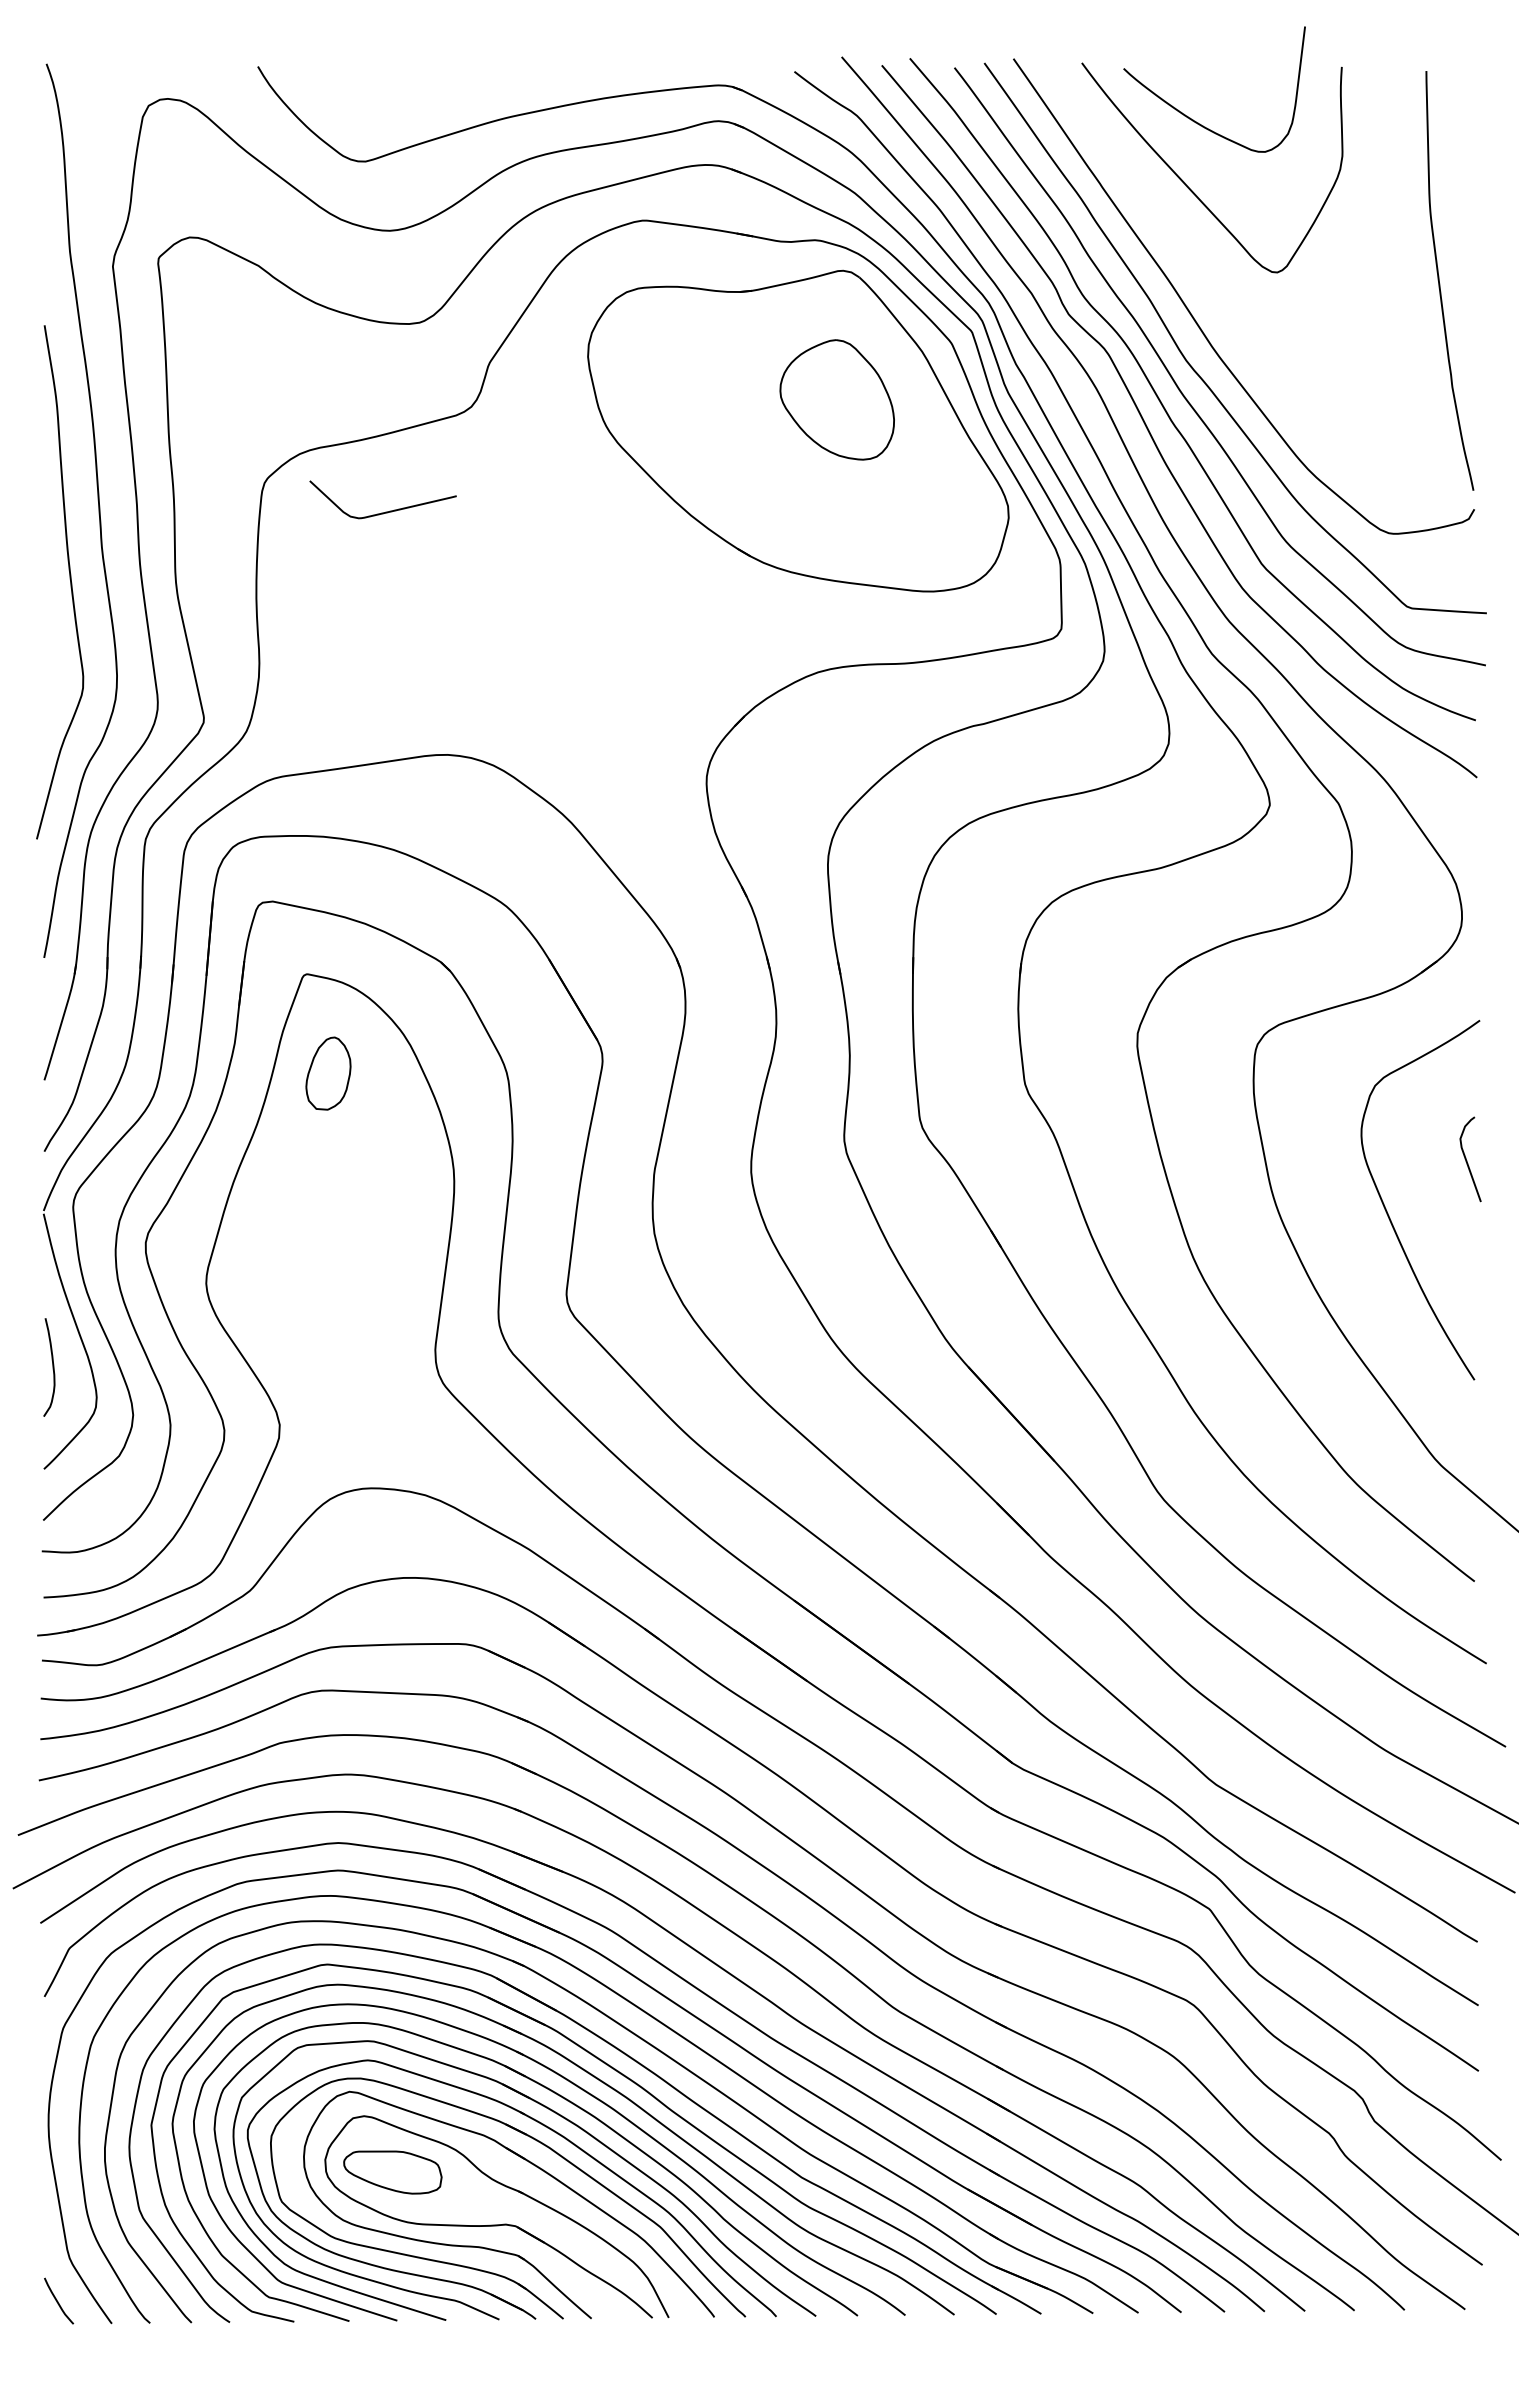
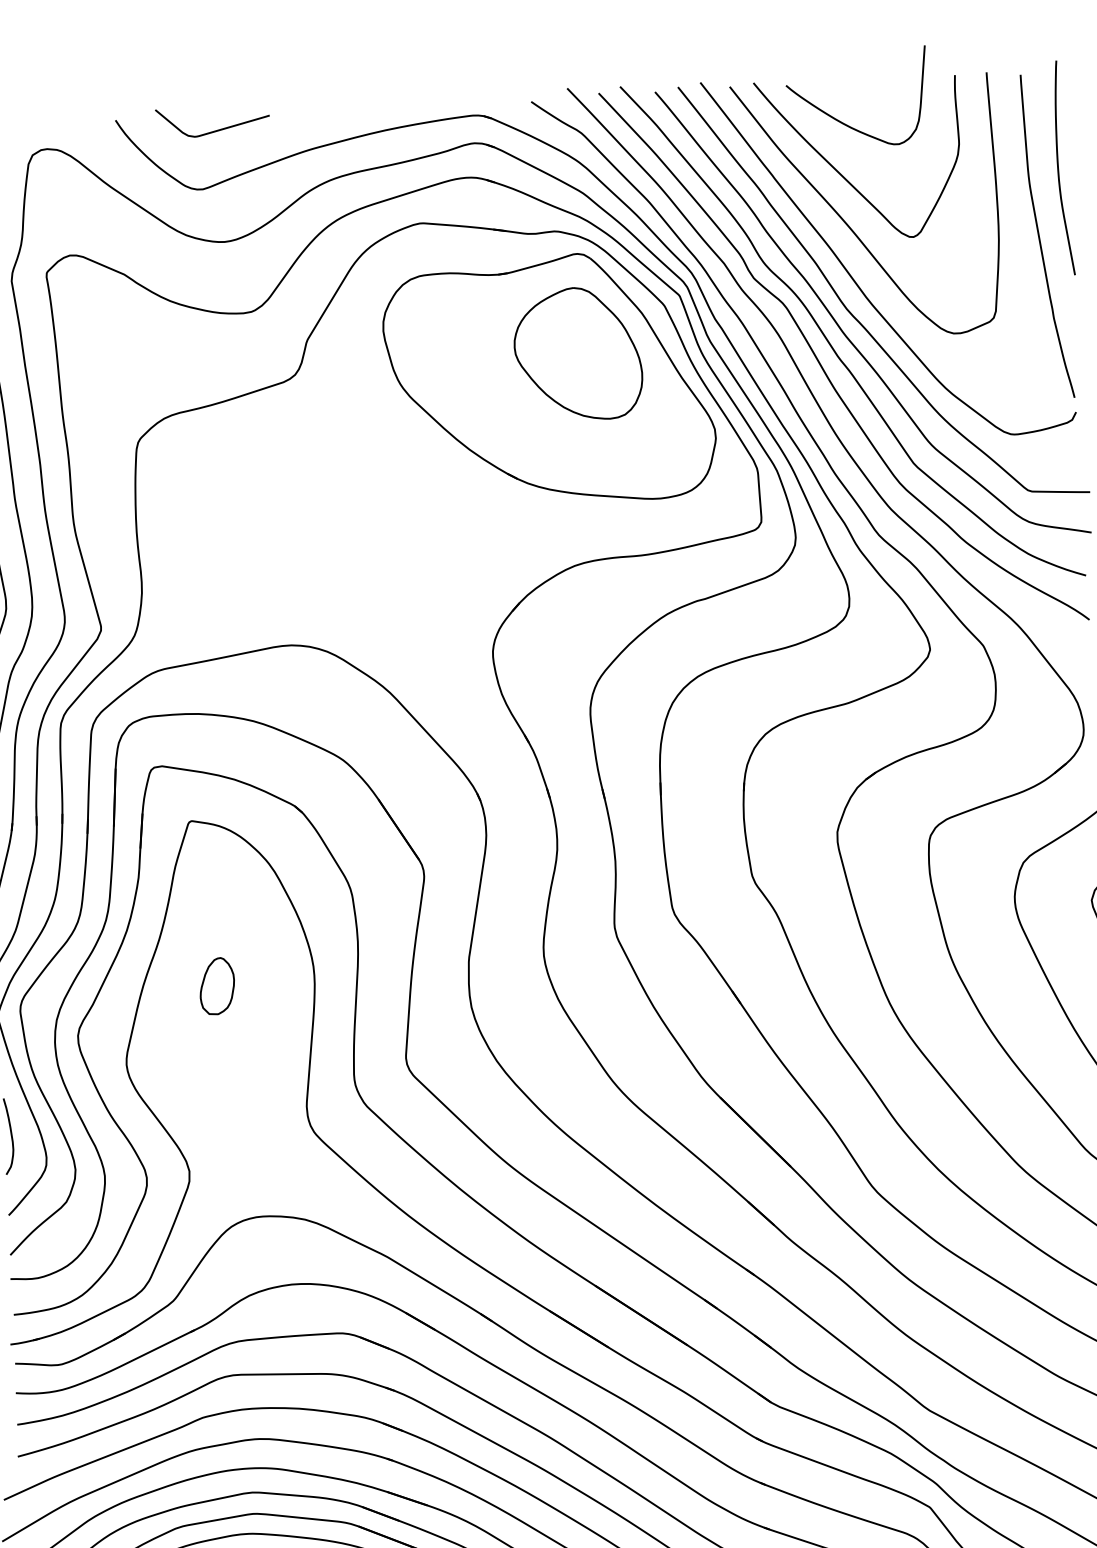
curve: (1469, 193) -> (1059, 167), added
curve: (1194, 252) -> (848, 225), added
part: (837, 399) -> (578, 353), size x1.43
curve: (385, 511) -> (215, 130), moved
part: (328, 1073) -> (217, 986), moved

